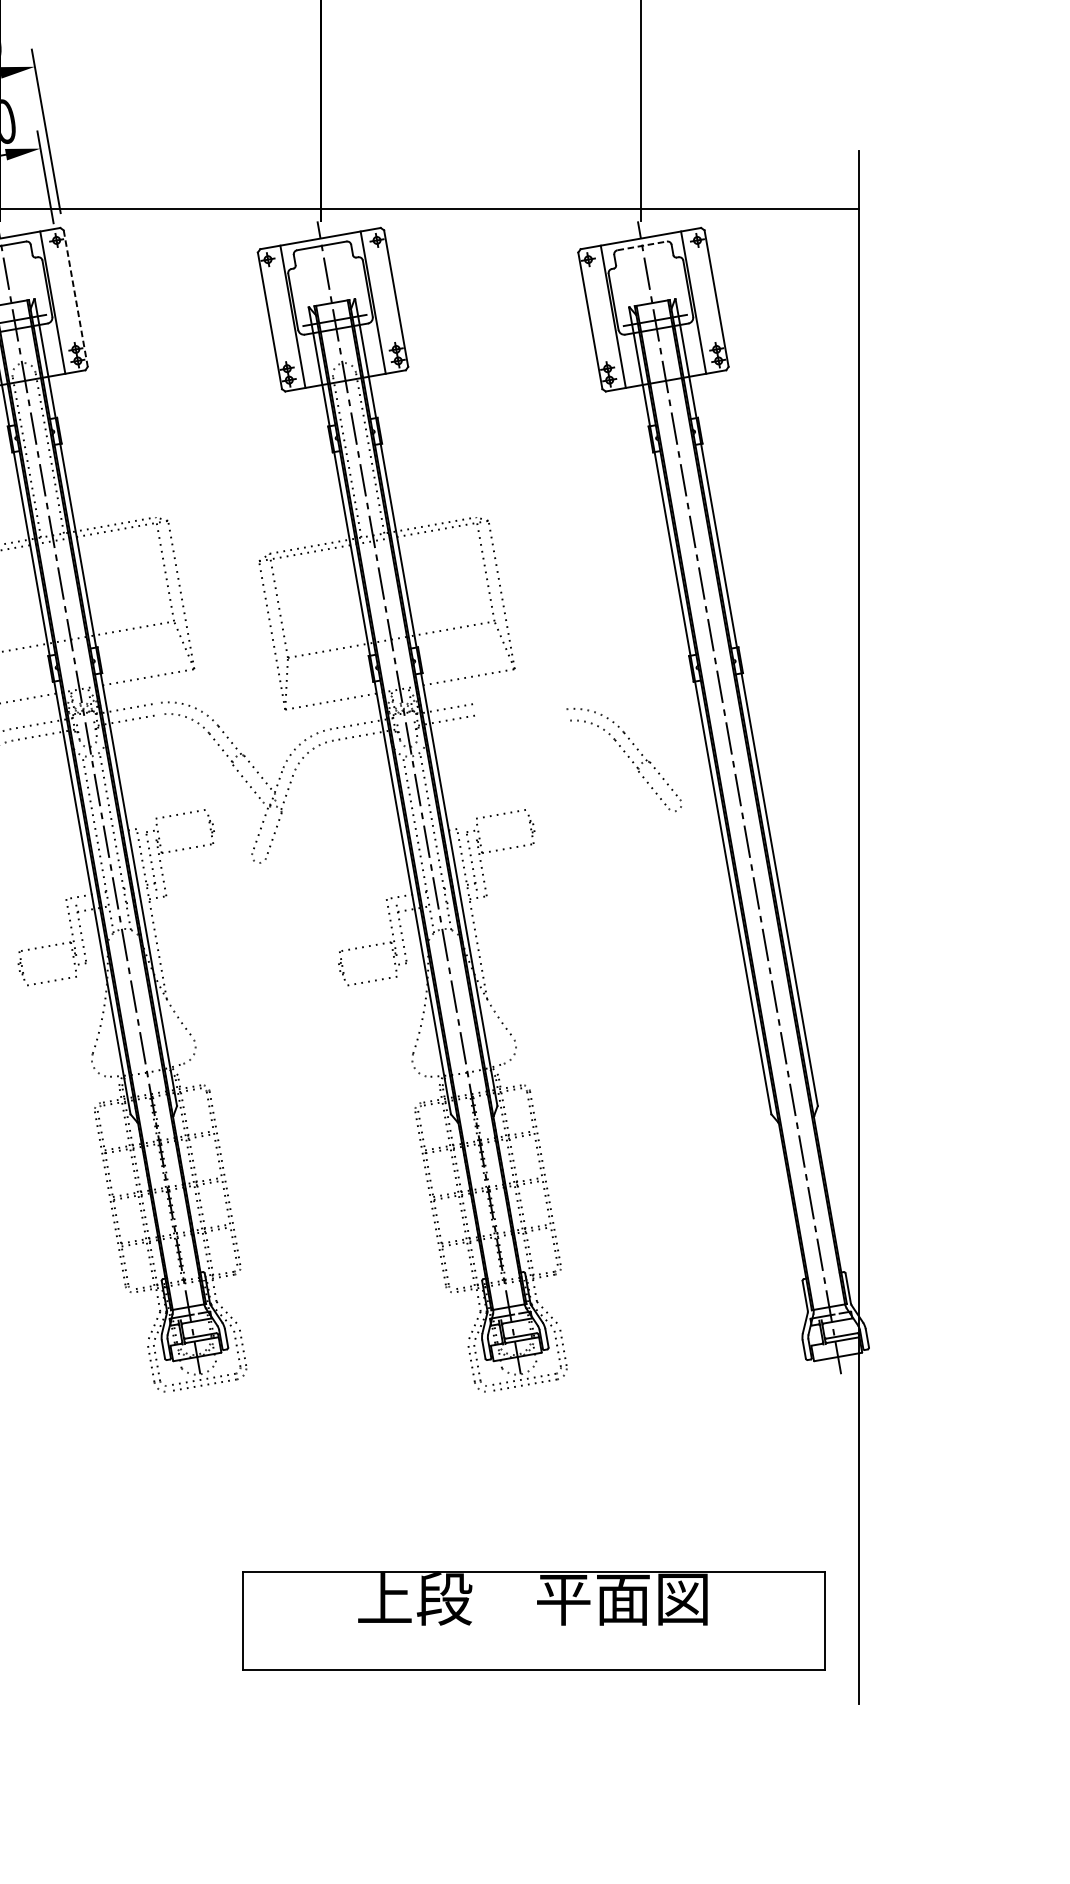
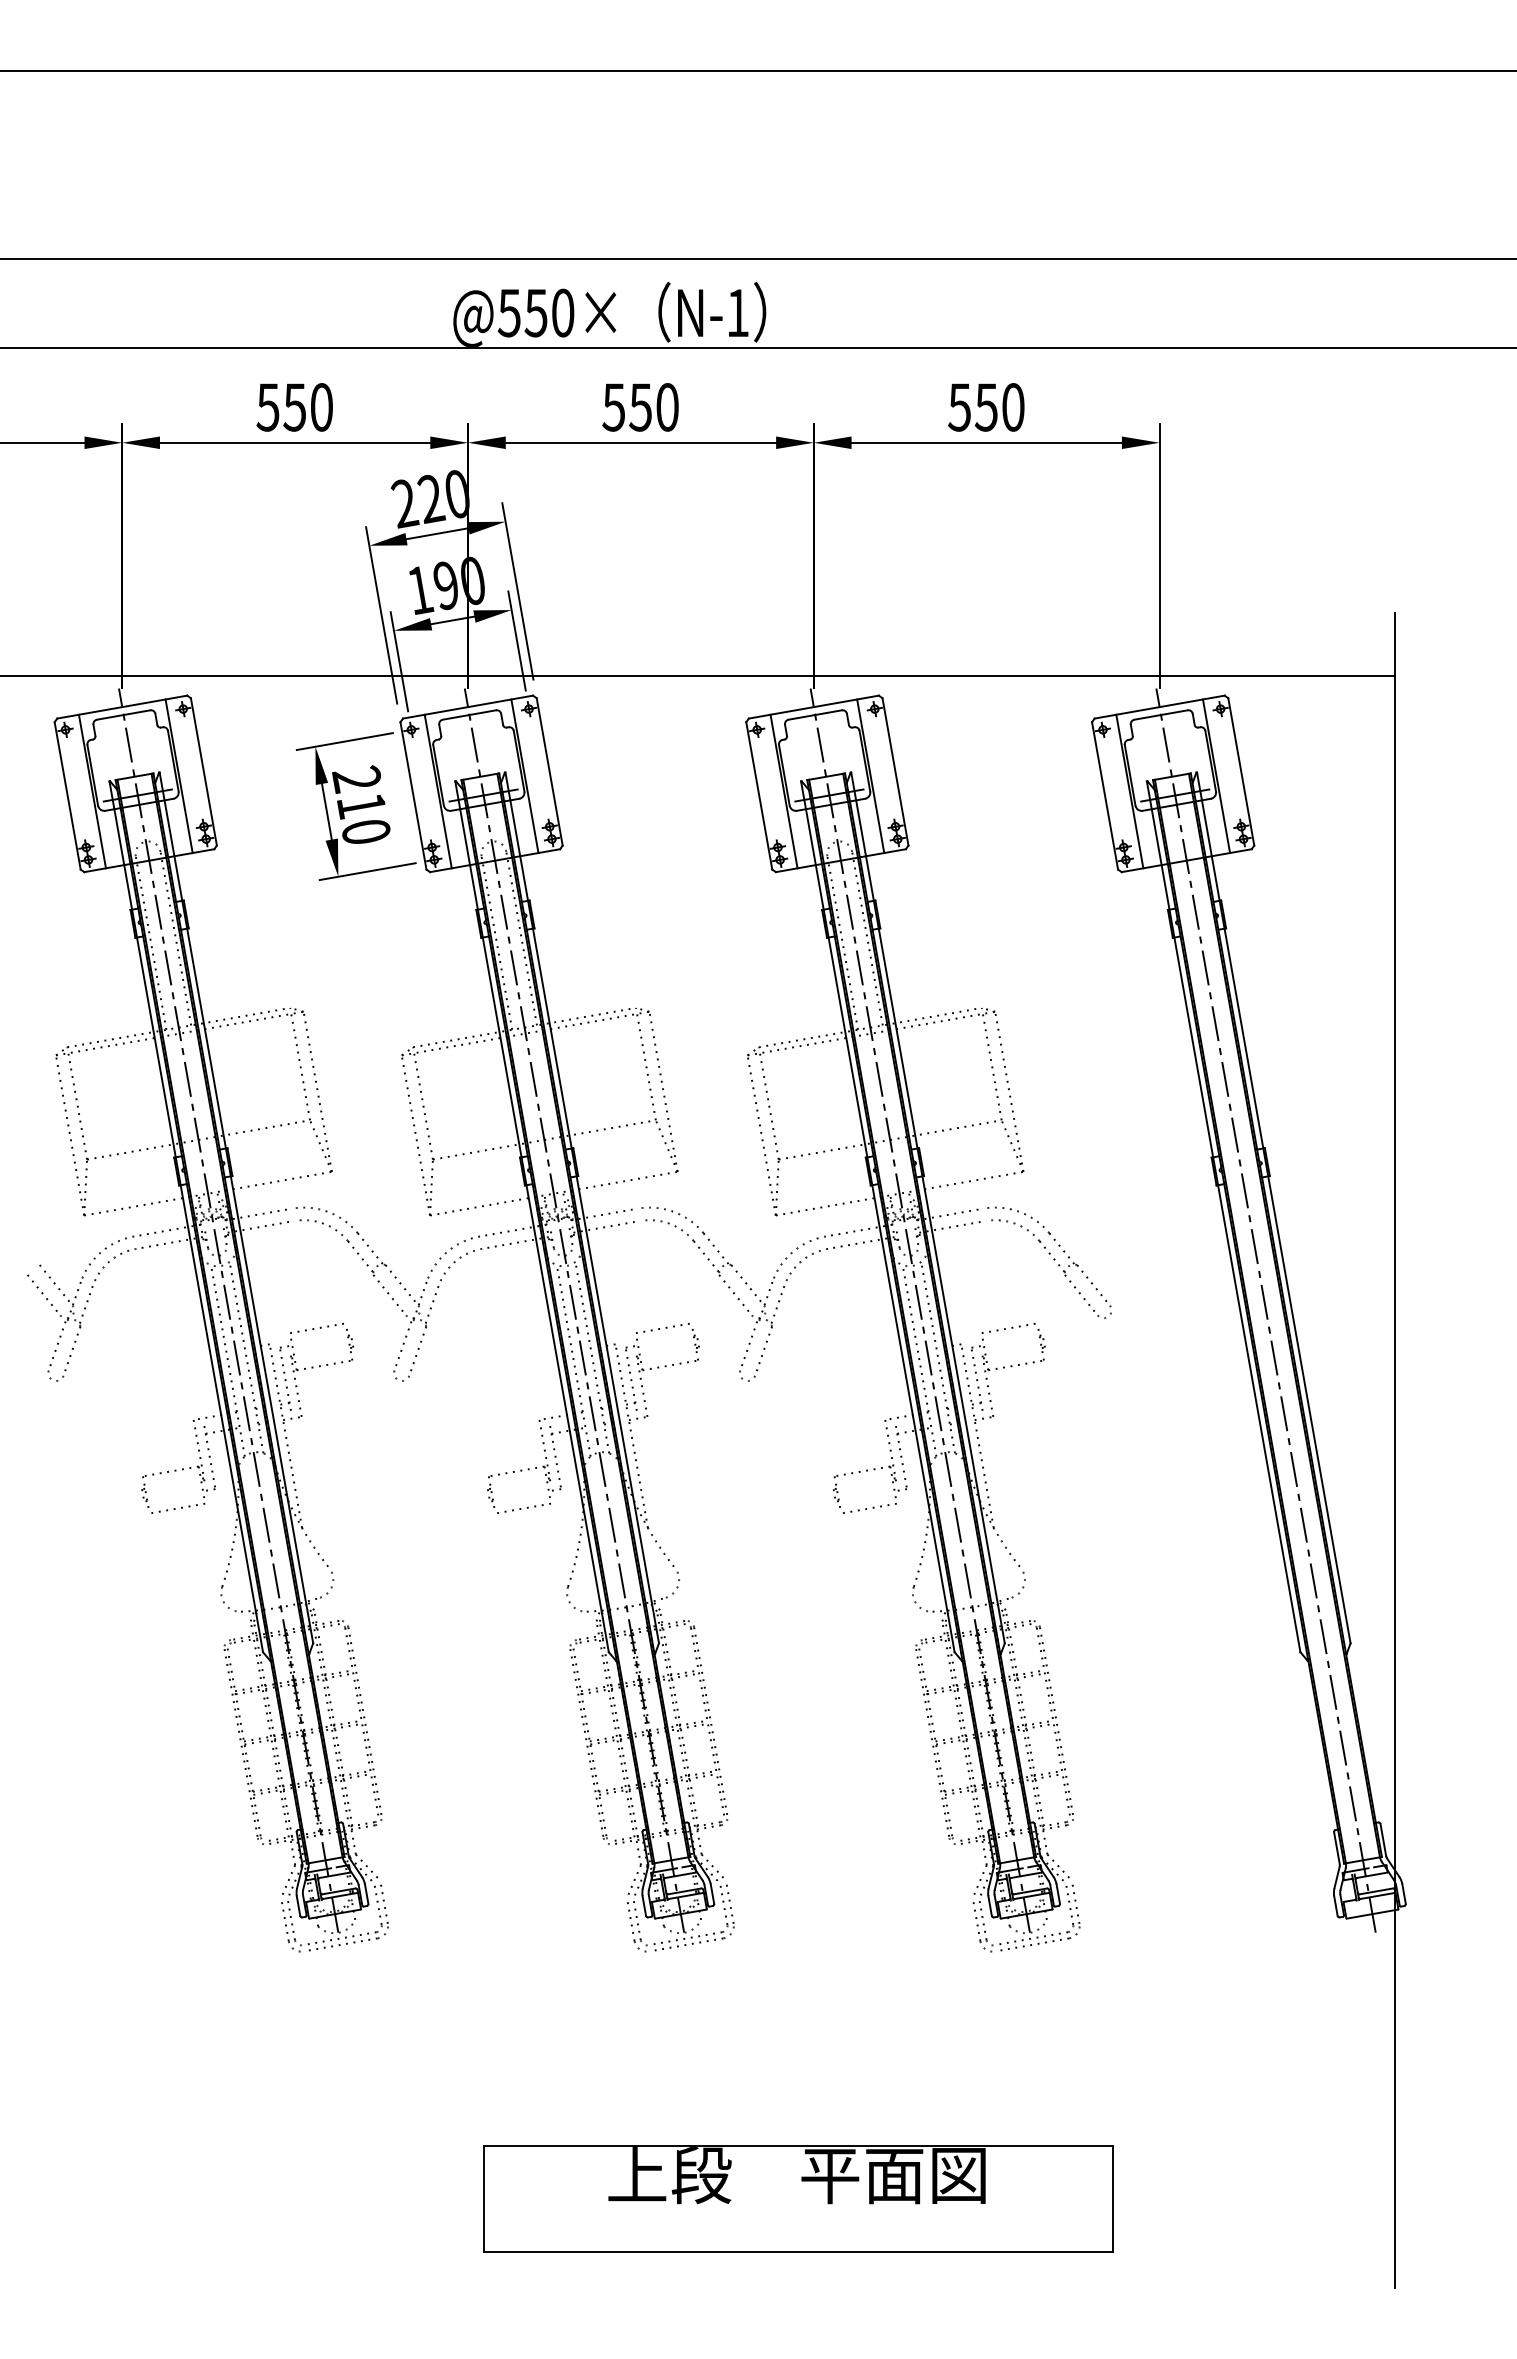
line: (642, 245) -> (1161, 714), dashed -> solid
line: (75, 298) -> (549, 771), dashed -> solid
part: (624, 759) -> (1049, 1262), moved
part: (534, 1620) -> (798, 2198), moved

